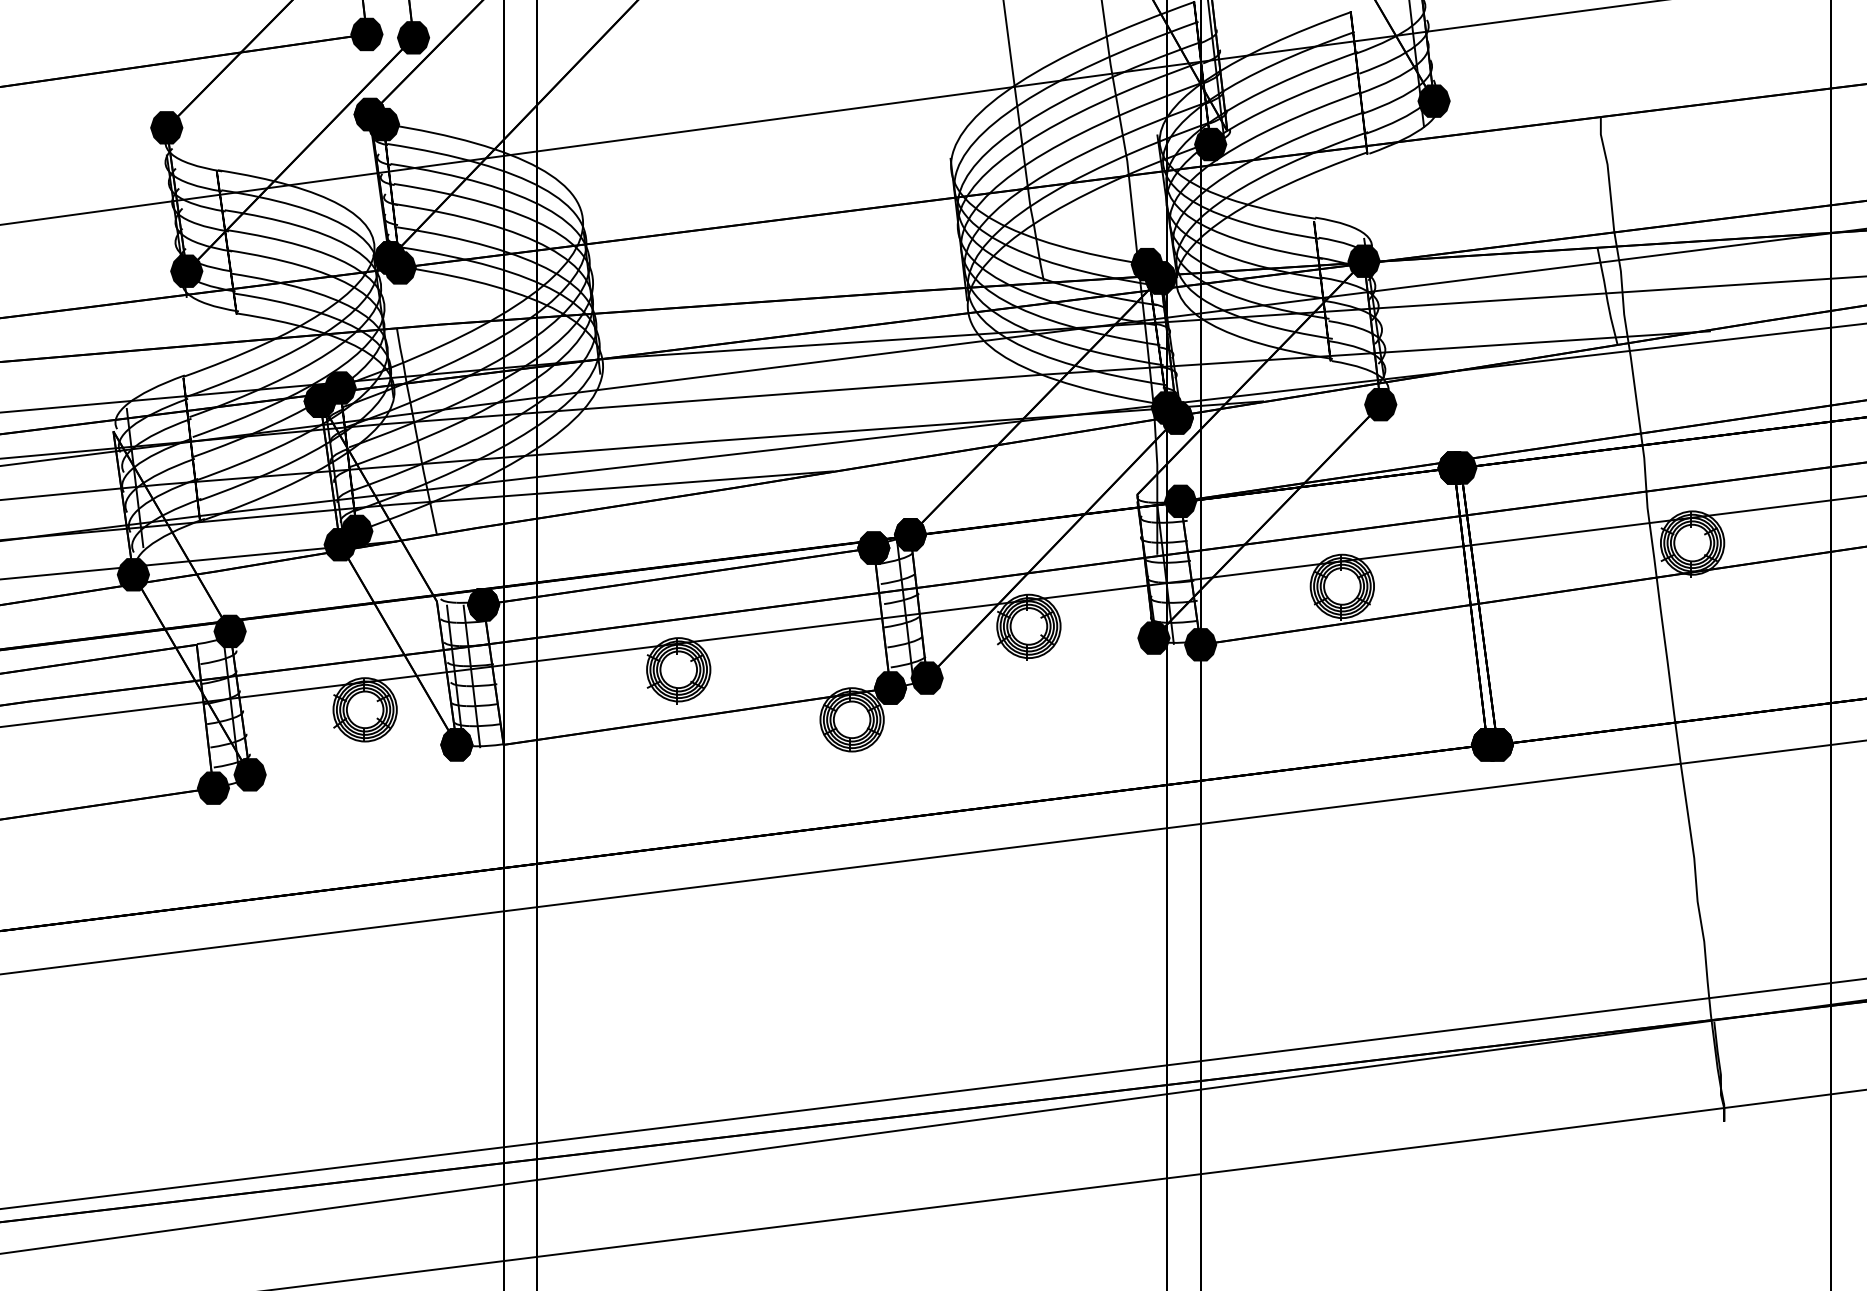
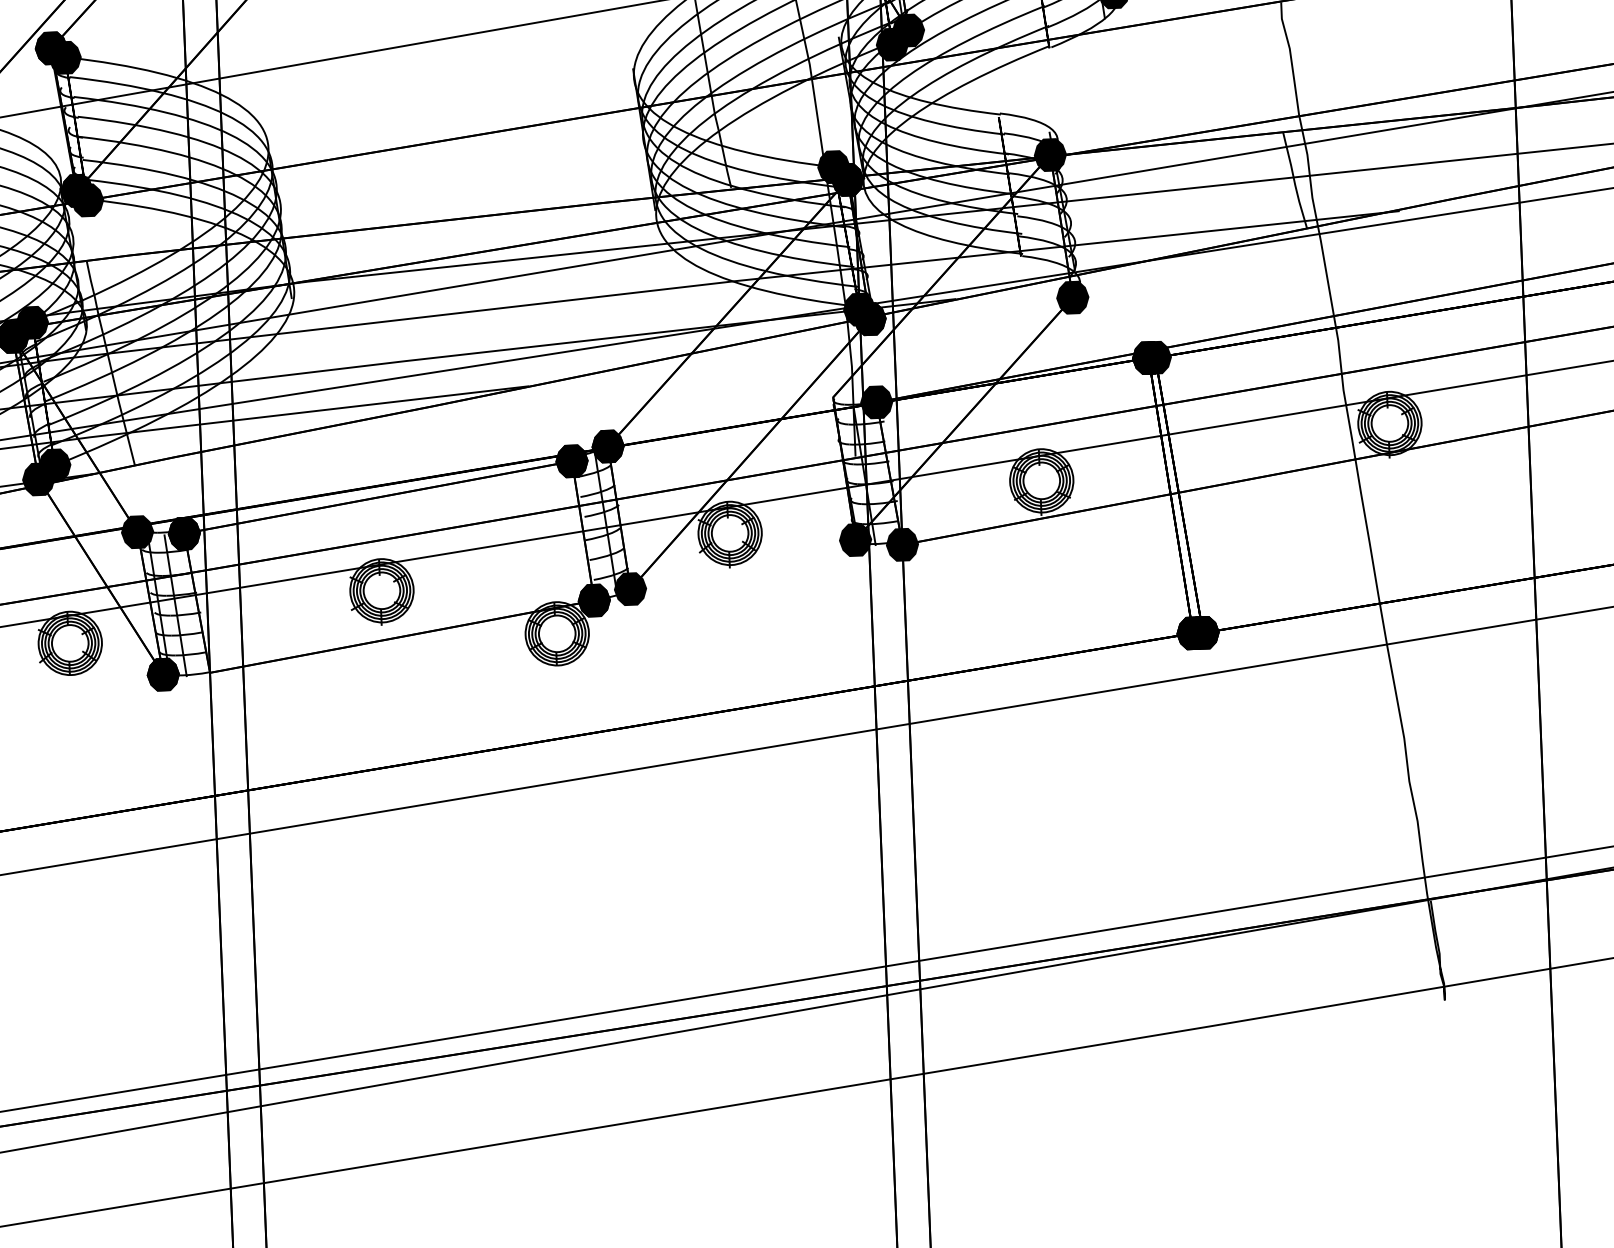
fill: (1227, 130) -> (908, 29), added
fill: (436, 601) -> (137, 532), added

